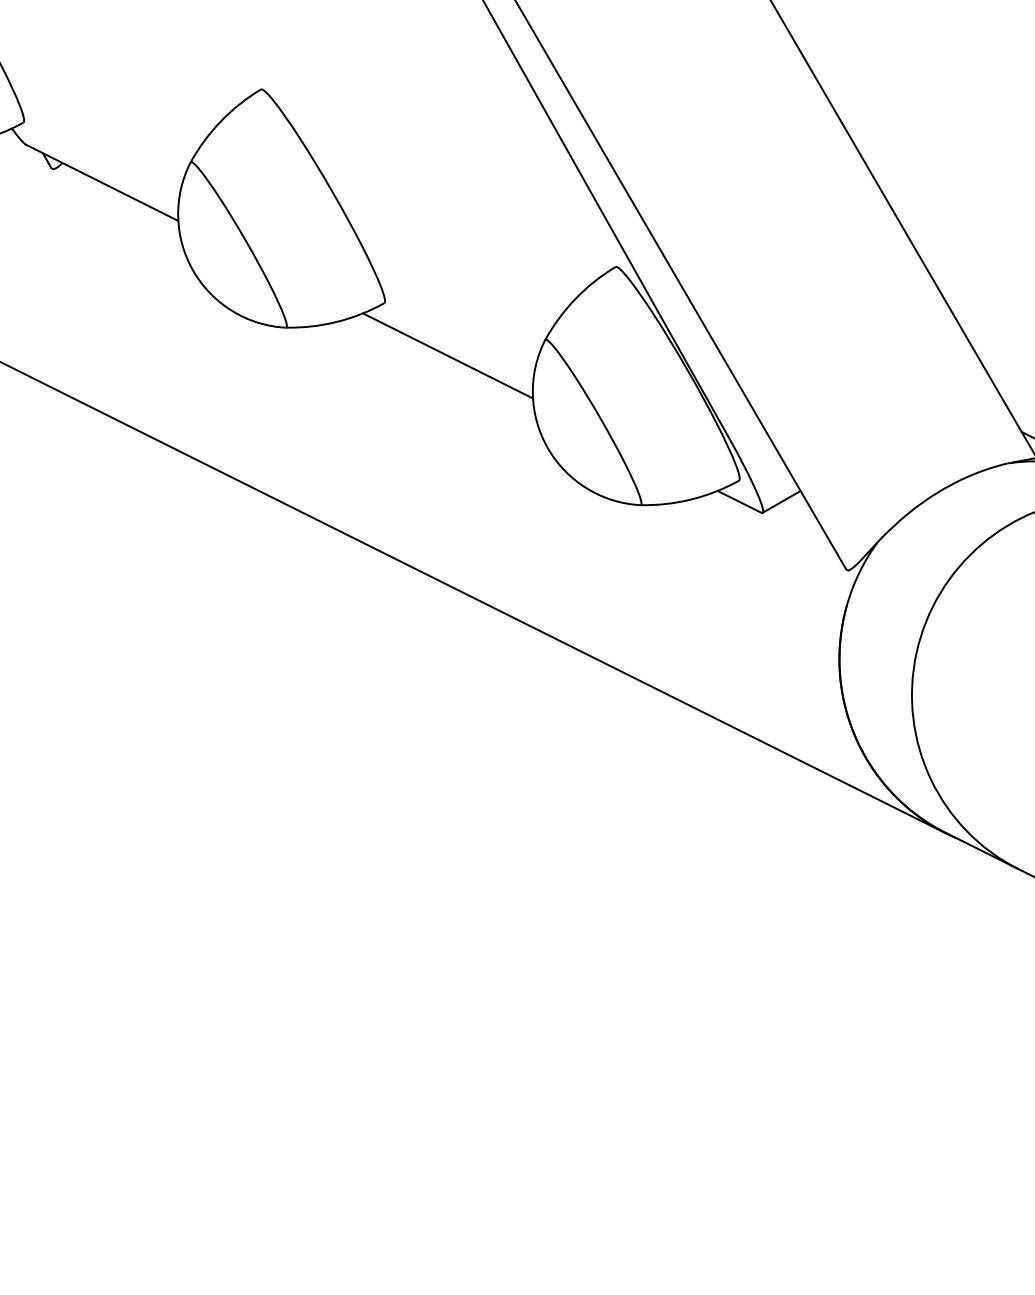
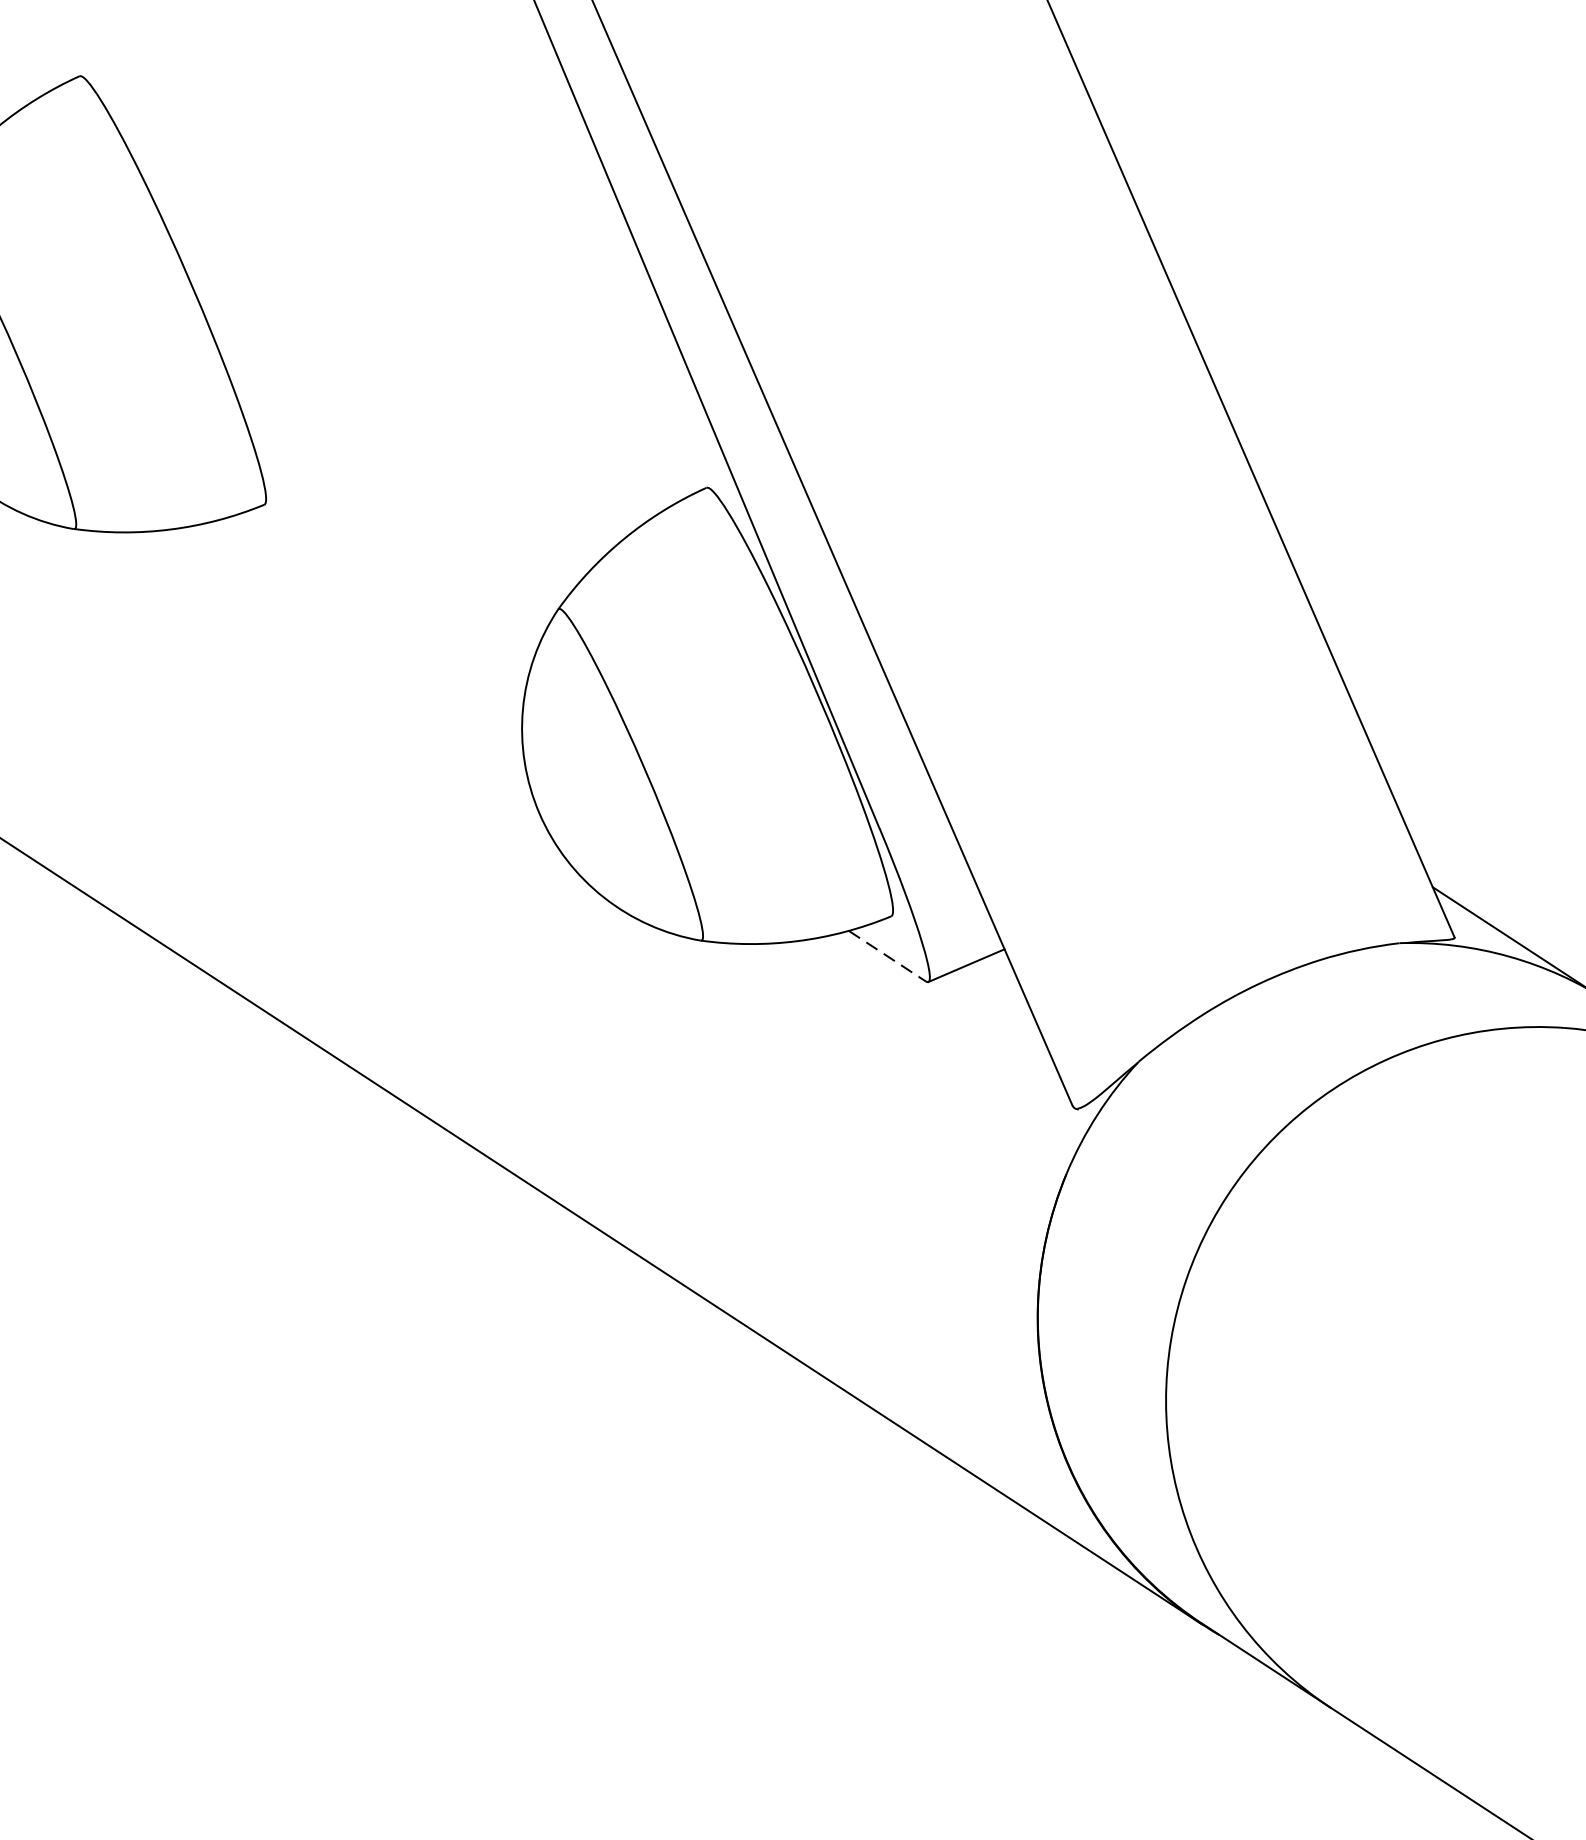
line: (448, 355) -> (373, 617), removed
line: (739, 502) -> (887, 957), solid -> dashed

